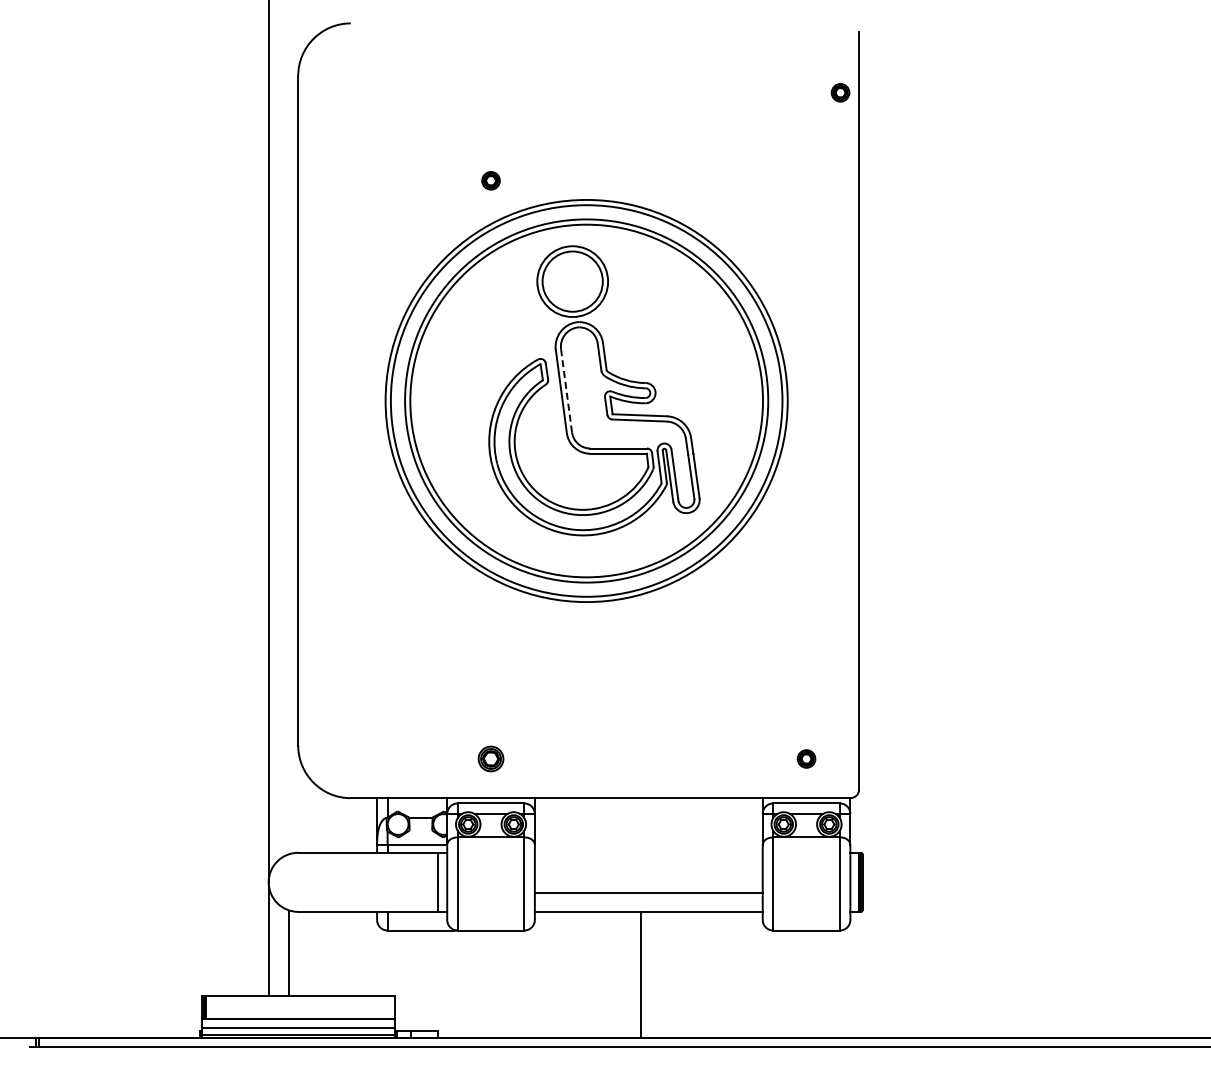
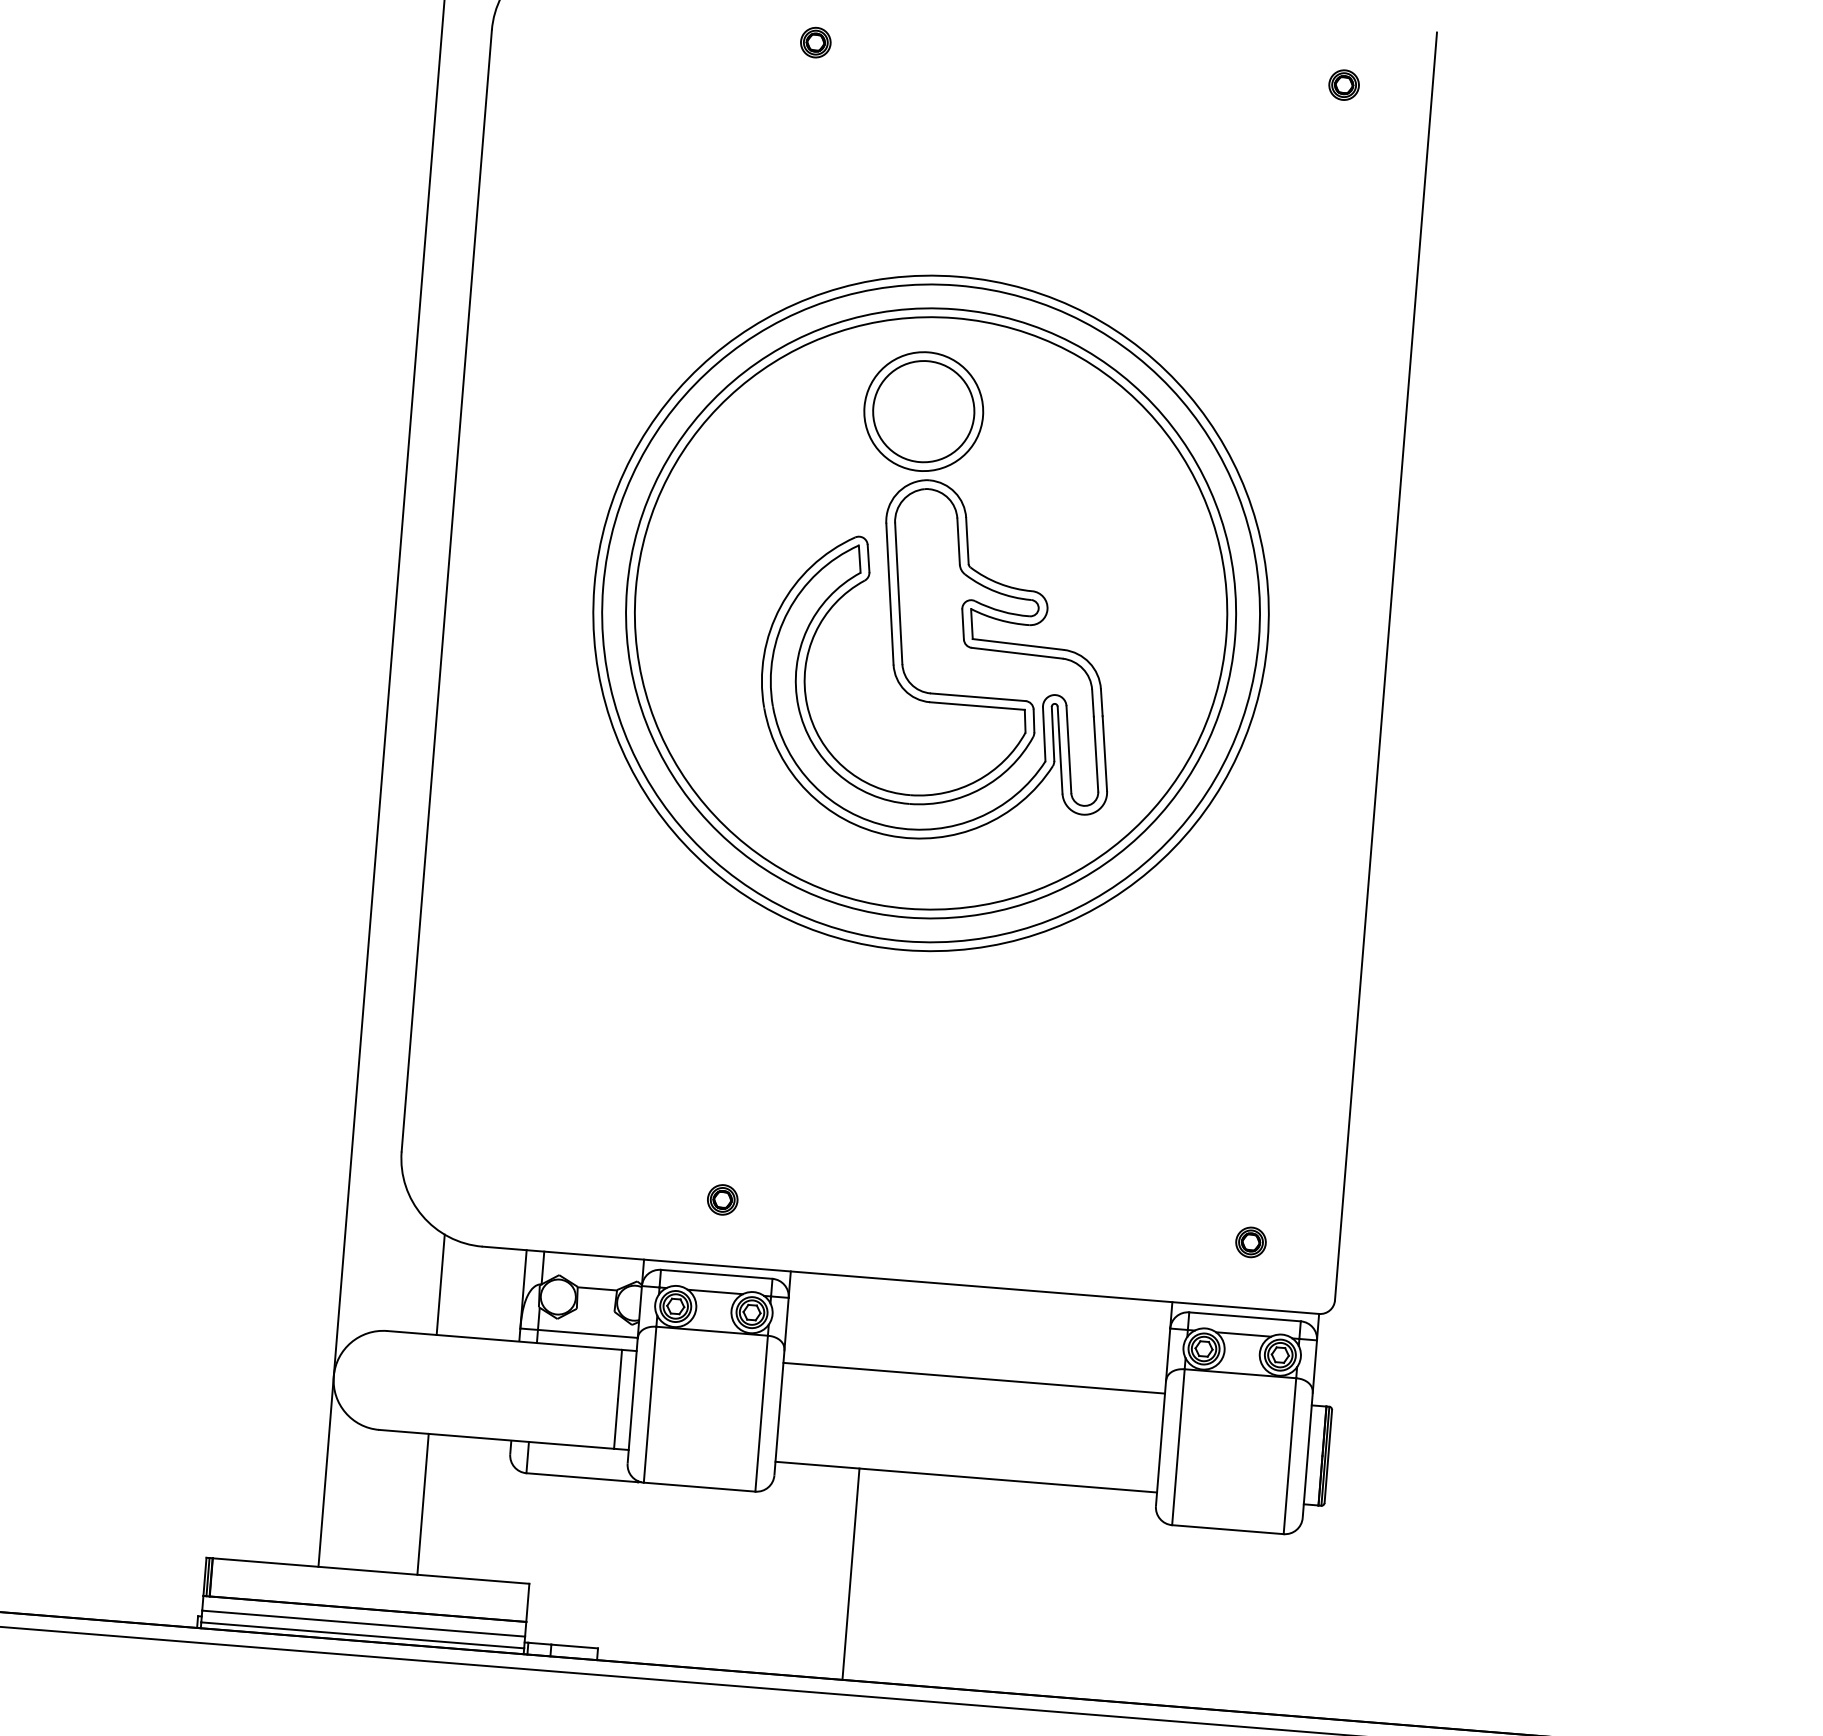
part: (840, 92) -> (1344, 84), moved
part: (490, 180) -> (814, 42), moved
line: (566, 391) -> (898, 594), dashed -> solid
part: (490, 758) -> (721, 1199), size x0.71
line: (327, 822) -> (440, 1284), added
line: (648, 892) -> (973, 1377), moved
line: (288, 953) -> (422, 1503), moved
line: (641, 974) -> (851, 1573), moved

